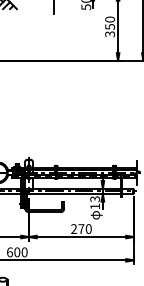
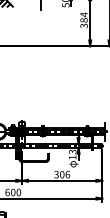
text: (110, 22) -> (84, 16), 350 -> 384
text: (81, 228) -> (62, 174), 270 -> 306

